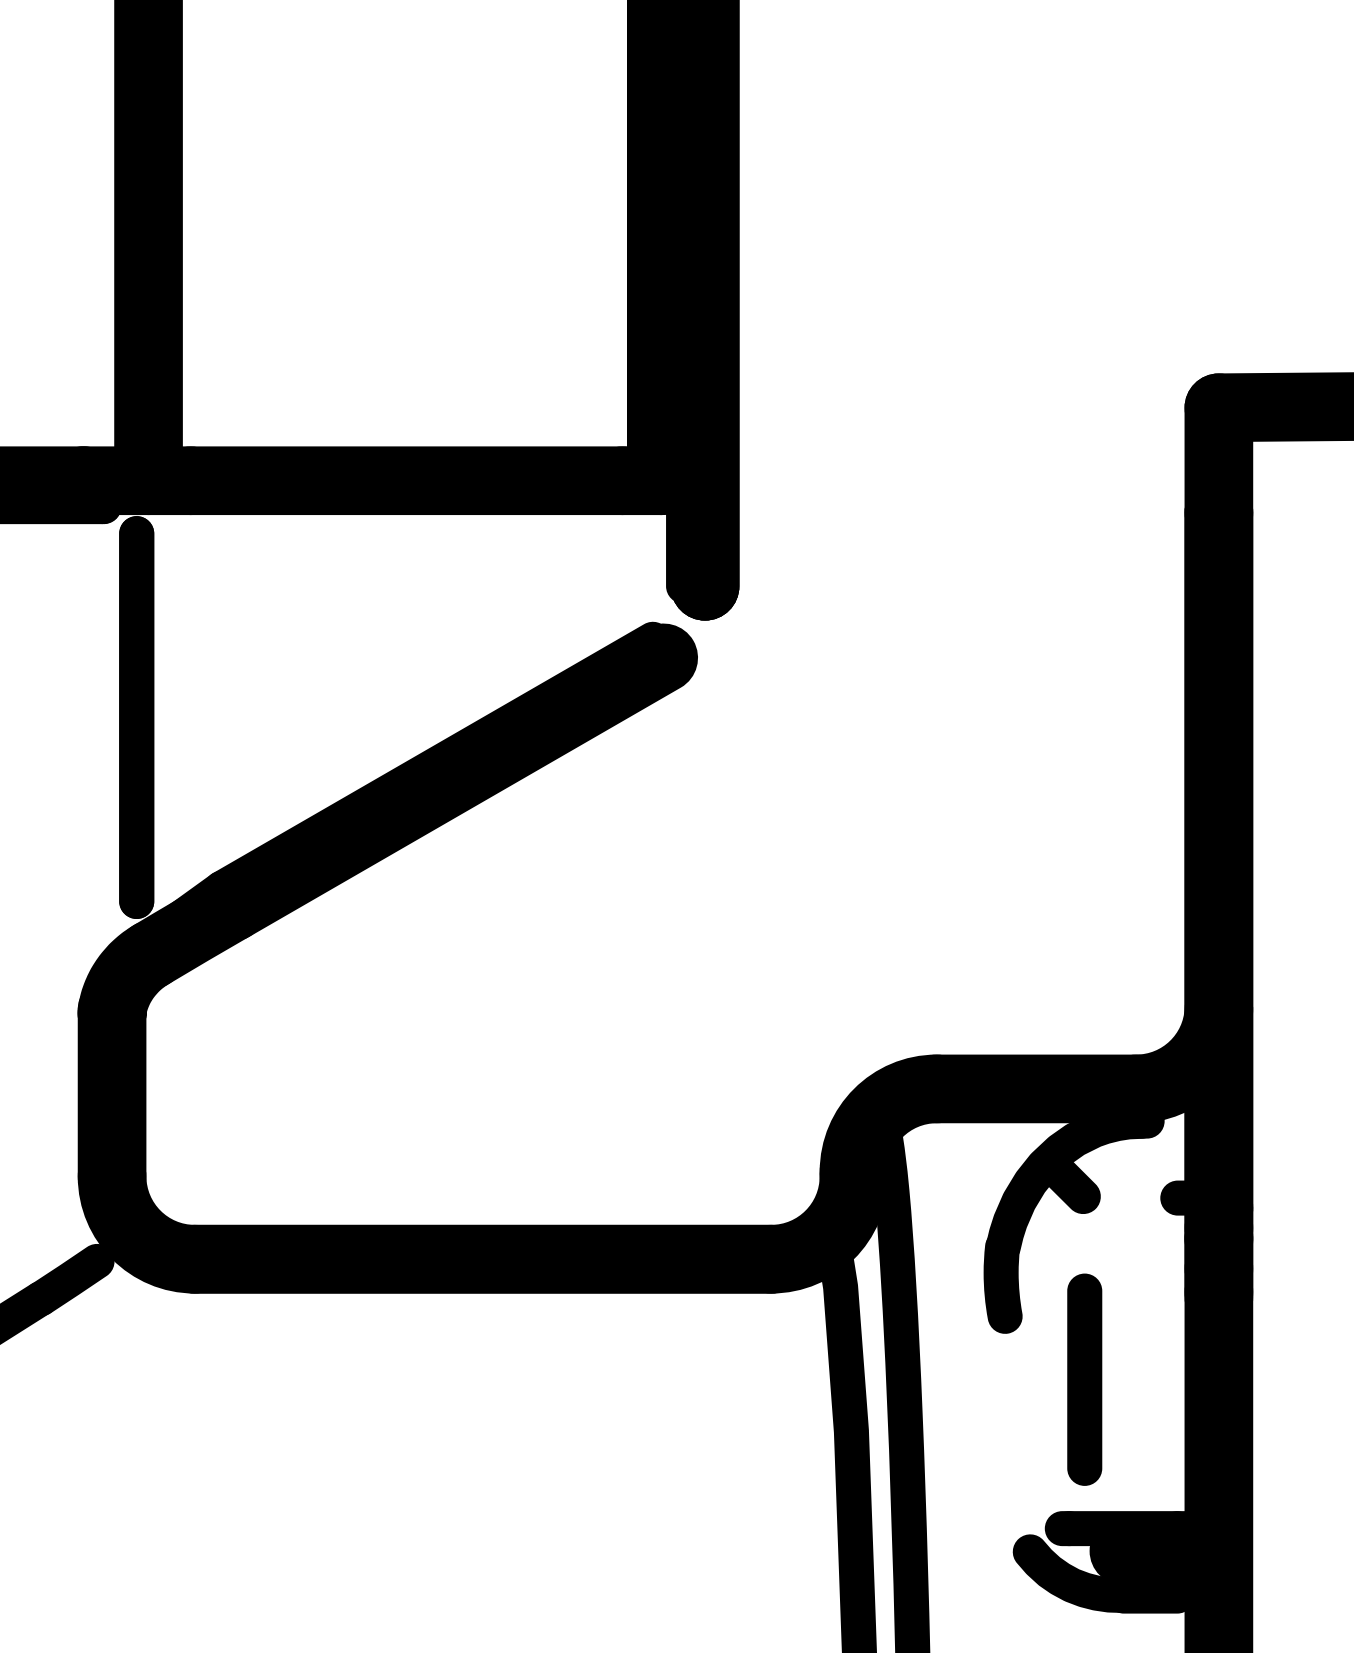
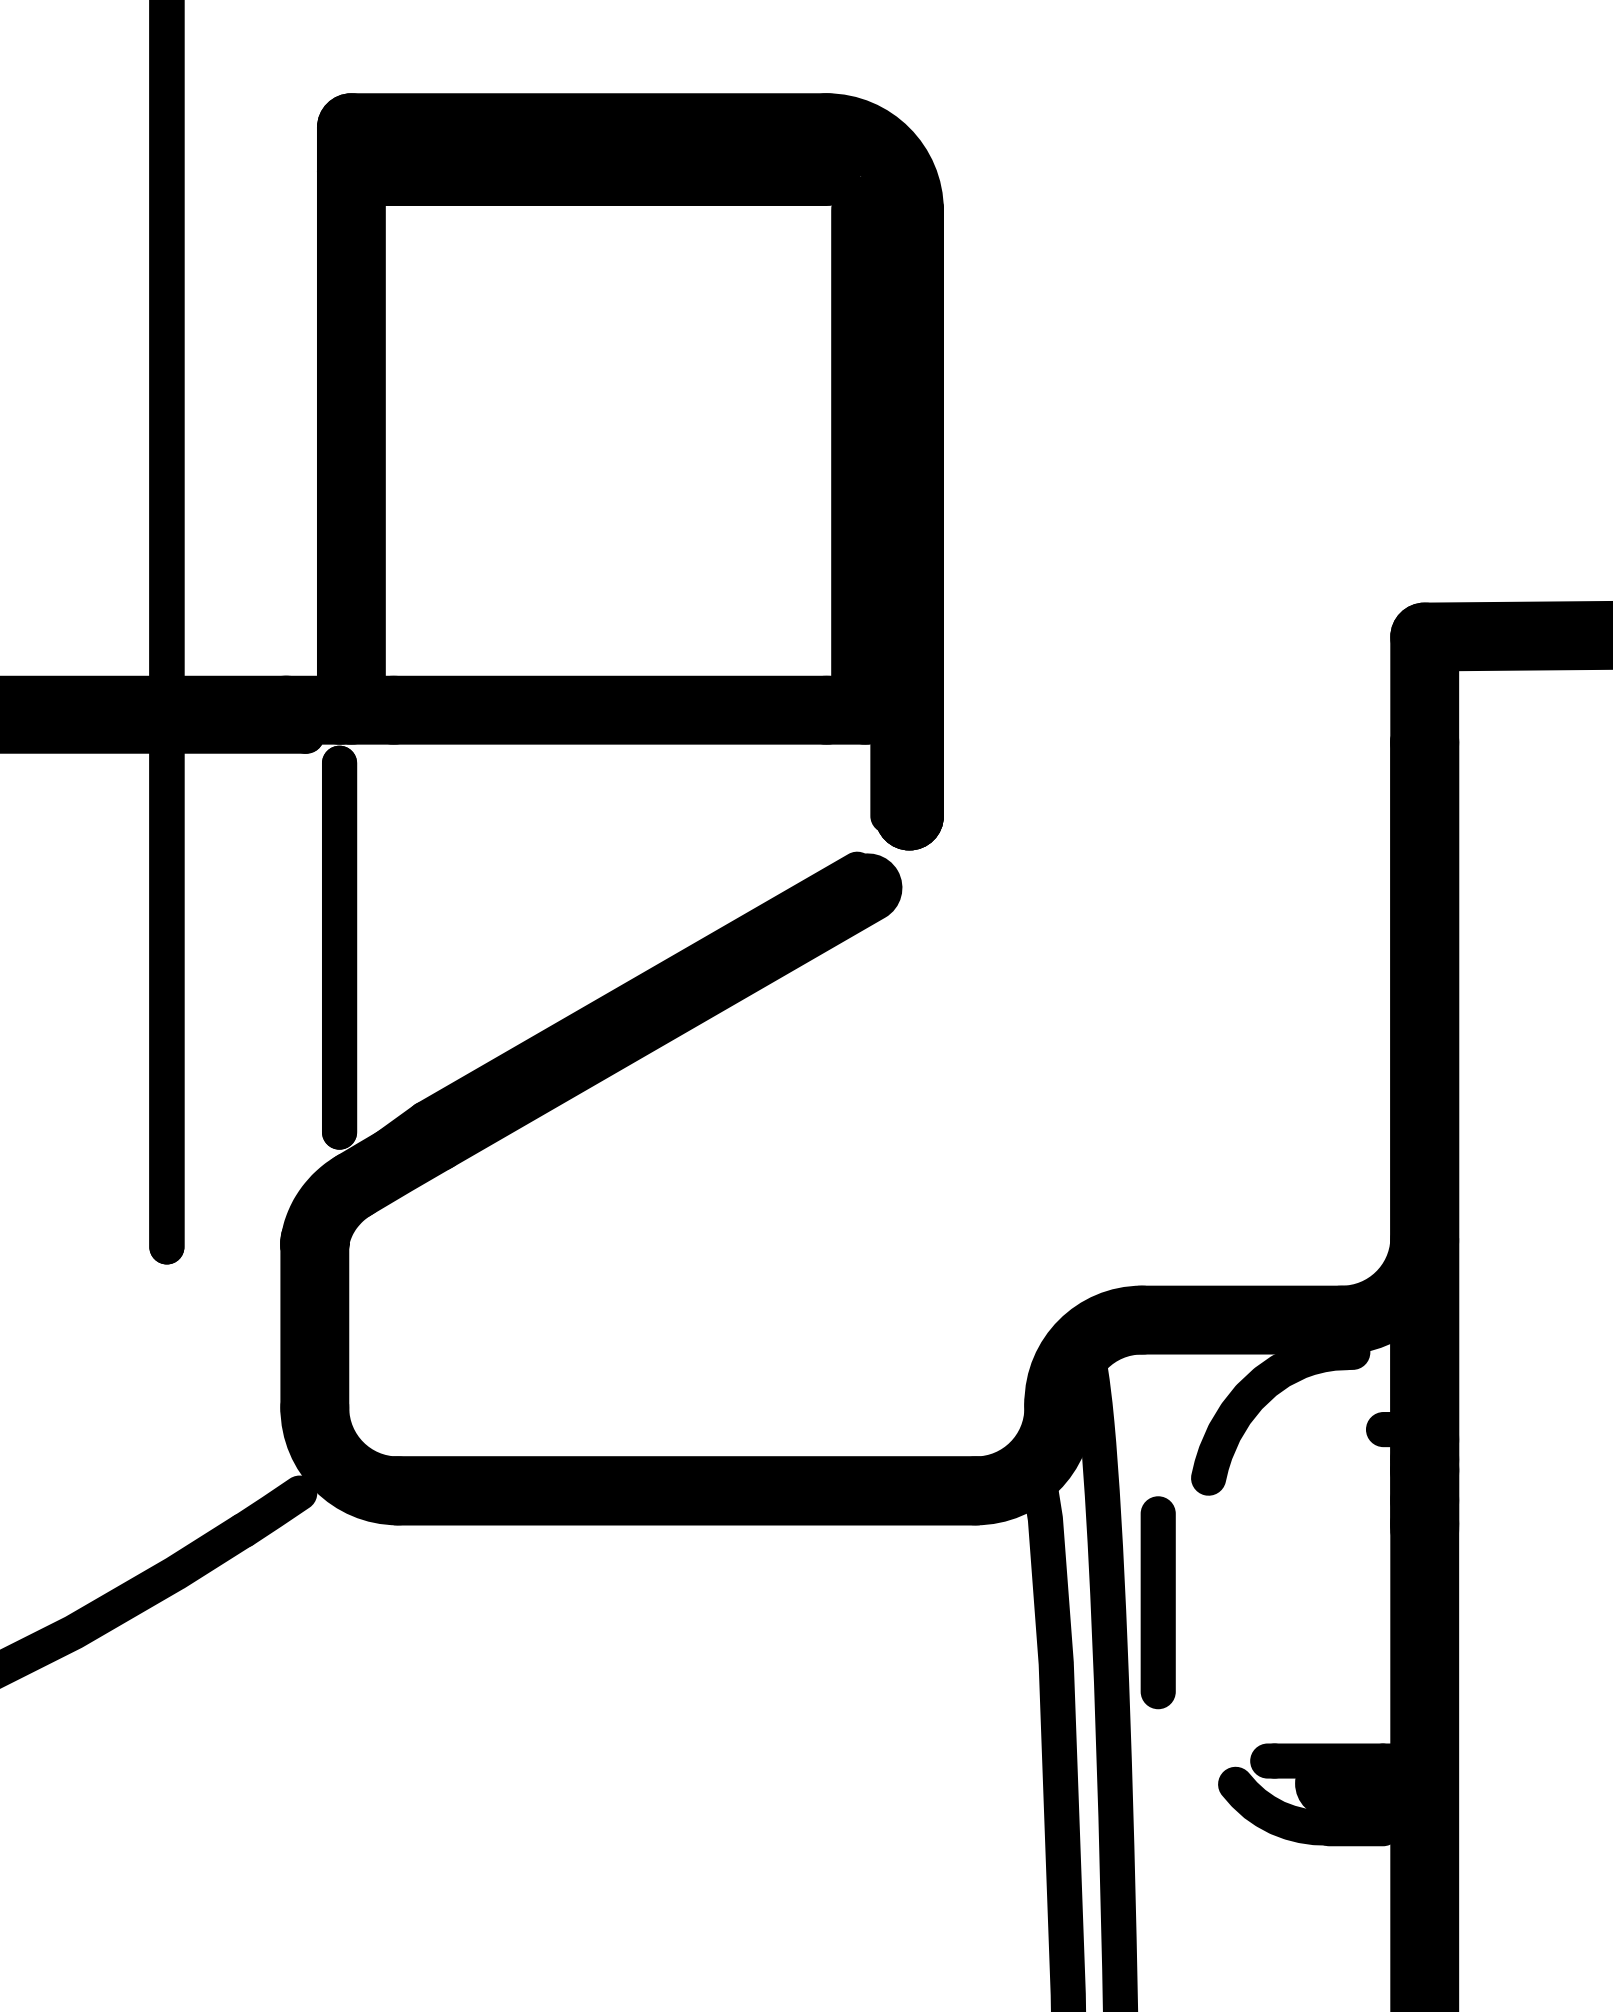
fill: (1069, 1182) -> (1274, 1413), removed
fill: (1002, 1281) -> (1207, 1513), removed
part: (1084, 1379) -> (1157, 1602), moved

